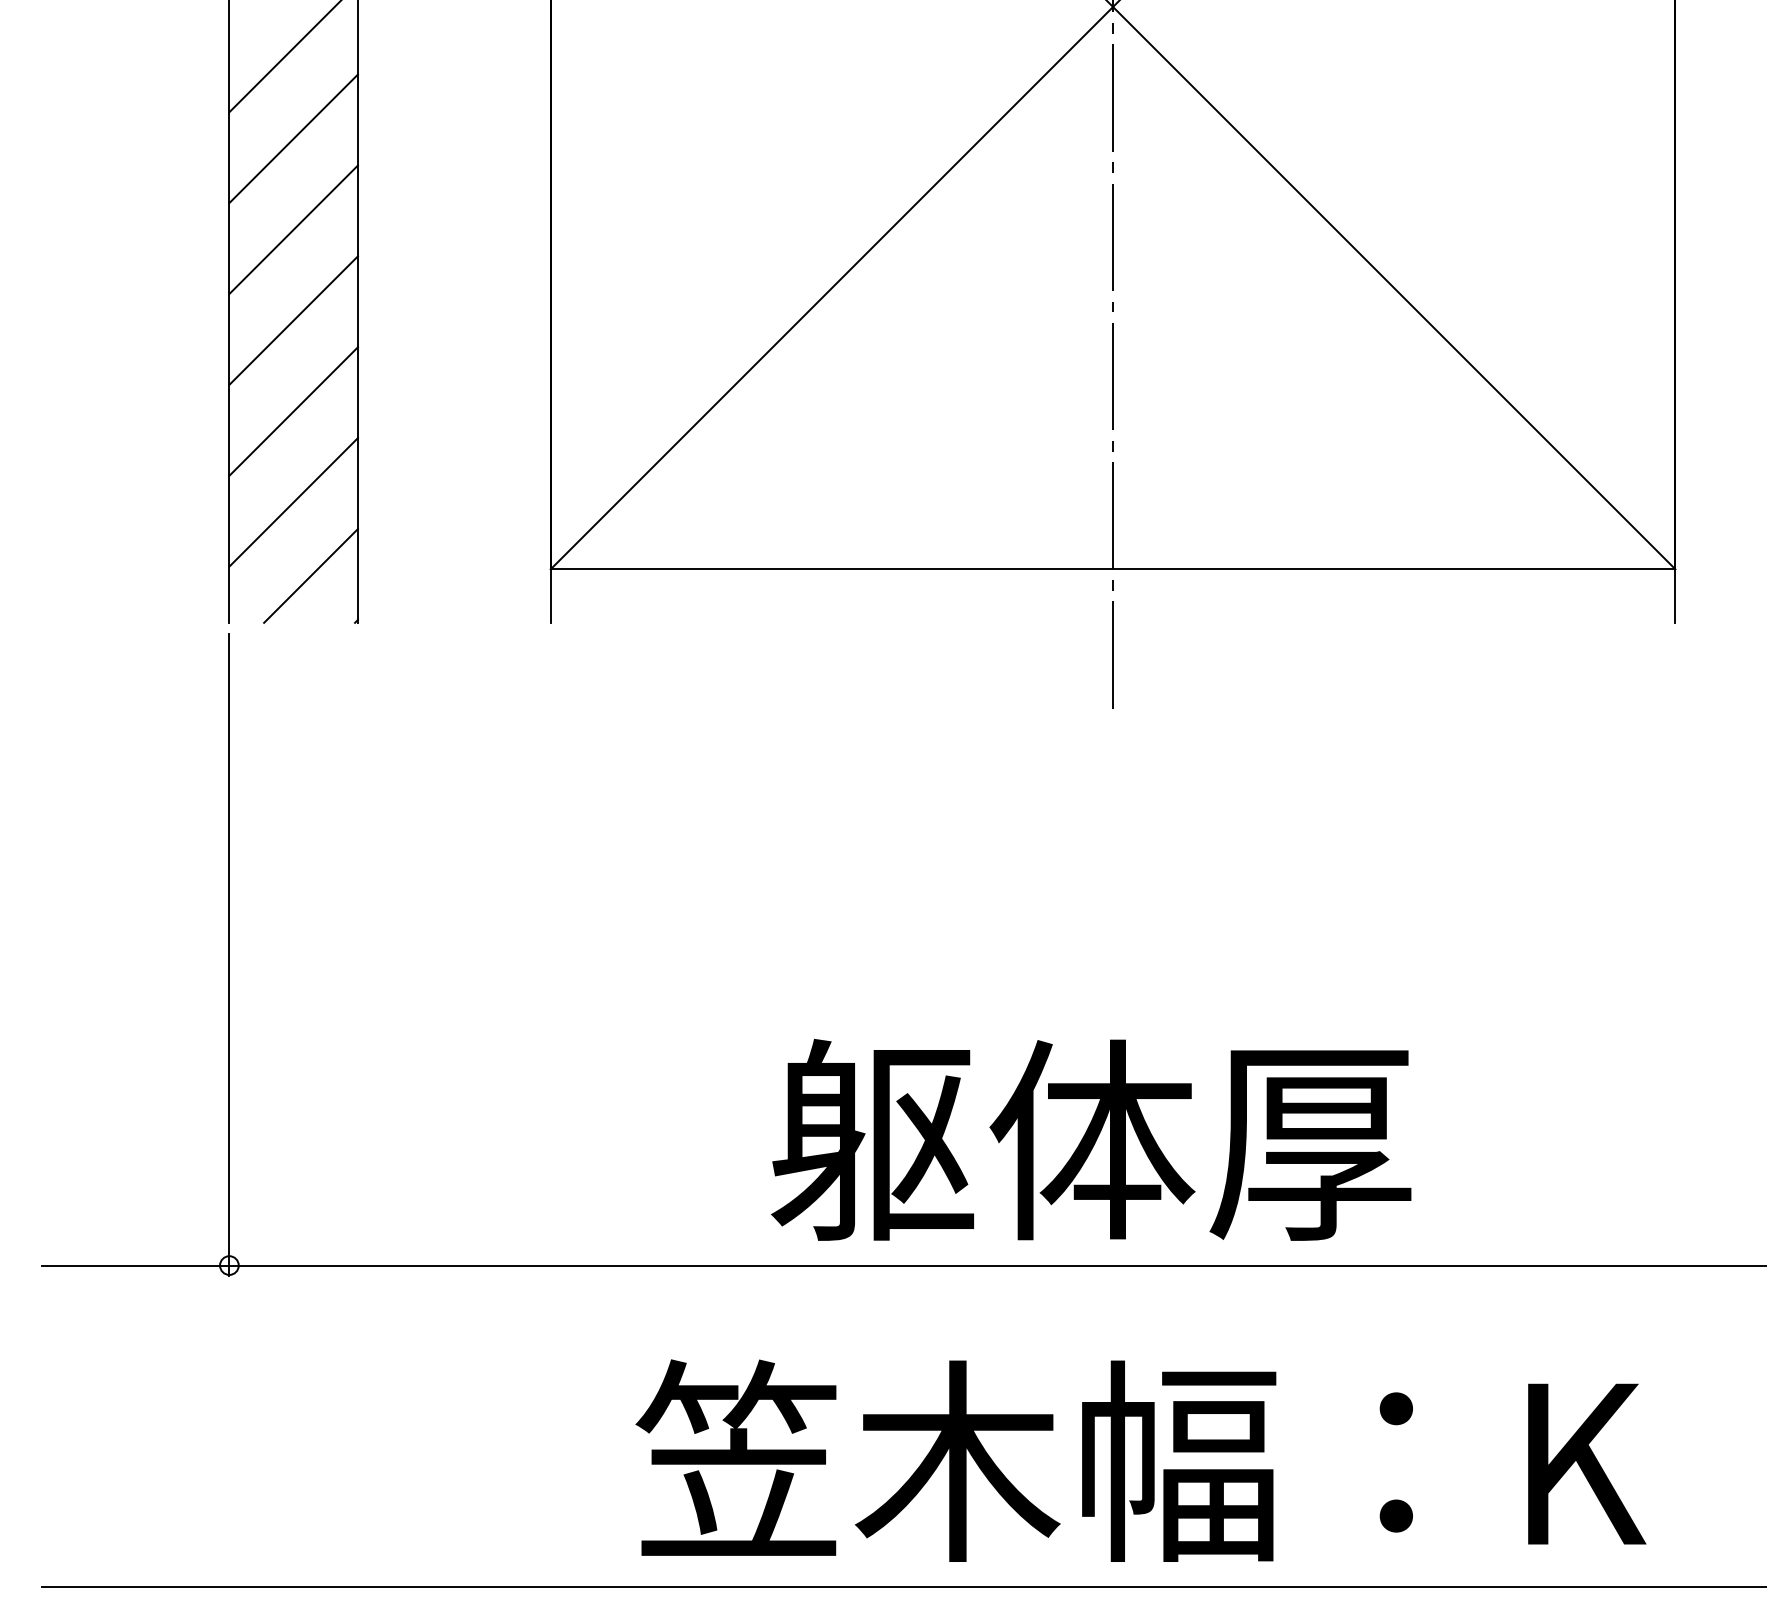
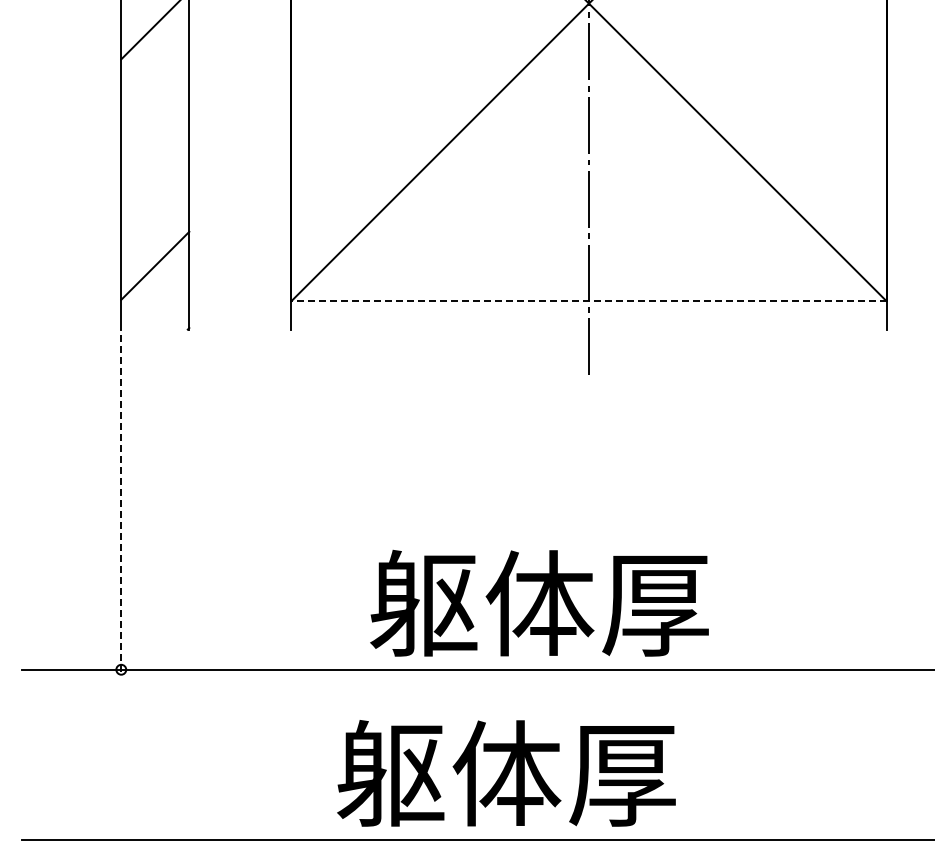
line: (294, 138) -> (155, 73), removed
line: (294, 229) -> (155, 121), removed
line: (294, 320) -> (155, 169), removed
line: (294, 411) -> (155, 217), removed
line: (1114, 569) -> (589, 301), solid -> dashed
line: (311, 575) -> (164, 304), removed
line: (229, 955) -> (121, 505), solid -> dashed
text: (1091, 1138) -> (539, 602), moved
text: (1140, 1459) -> (603, 772), 笠木幅：K -> 躯体厚

